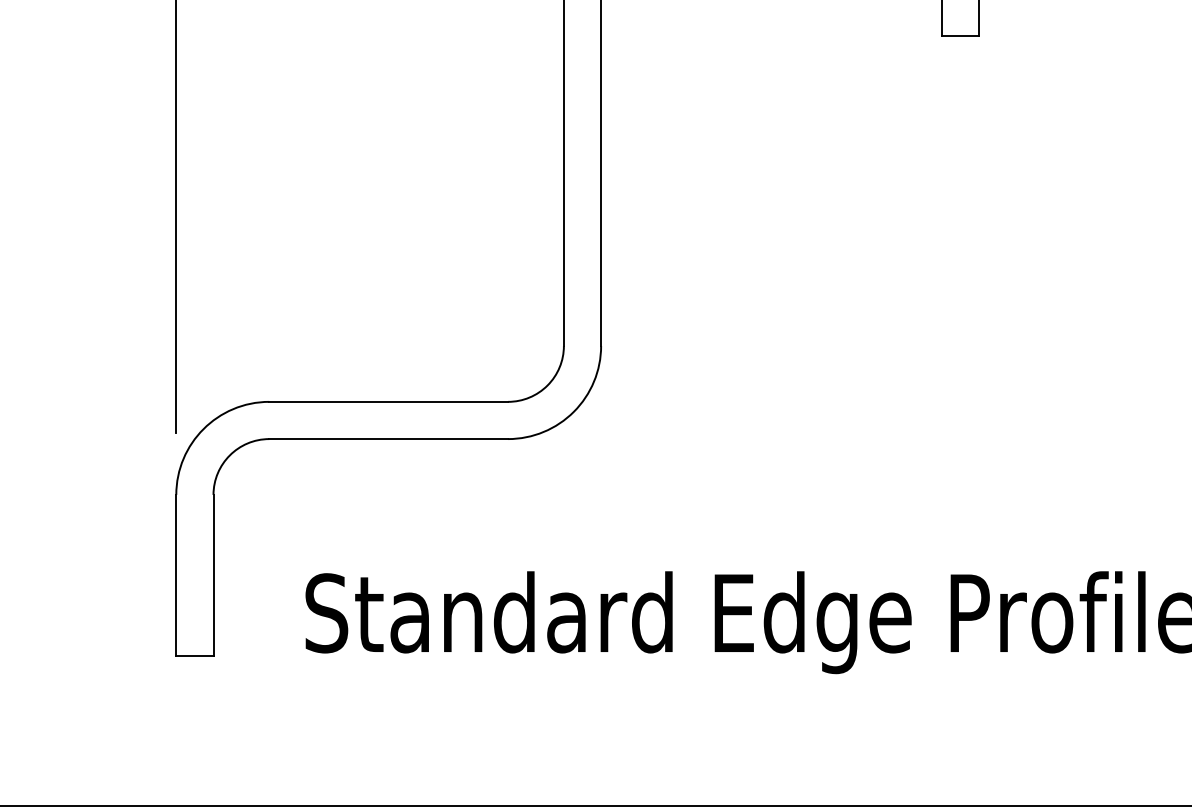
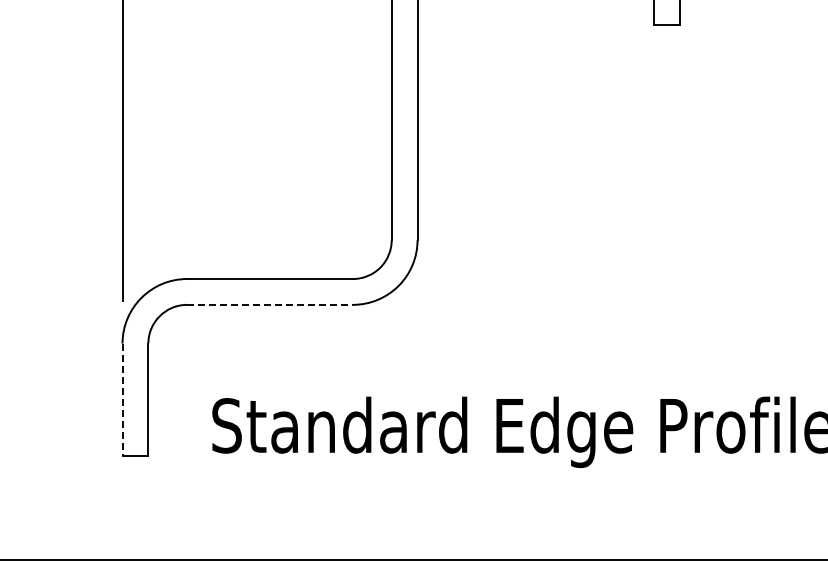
line: (389, 438) -> (270, 304), solid -> dashed
line: (176, 575) -> (122, 399), solid -> dashed

